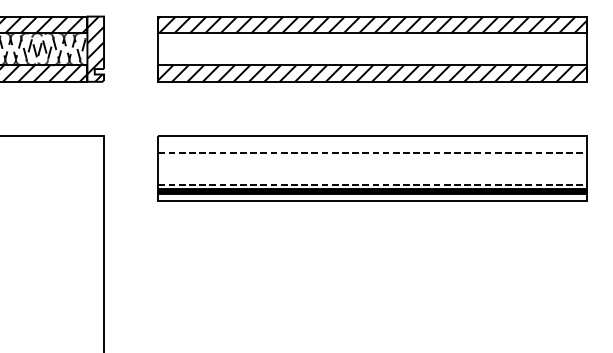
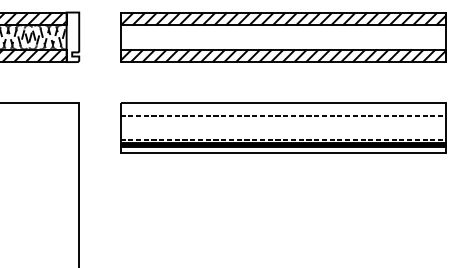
hatch: (95, 48) -> (72, 36), removed

